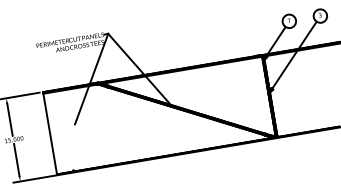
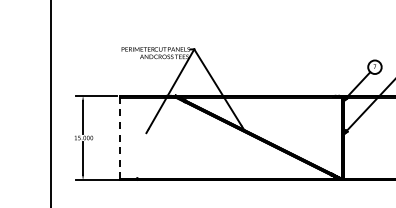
line: (50, 134) -> (120, 138), solid -> dashed

